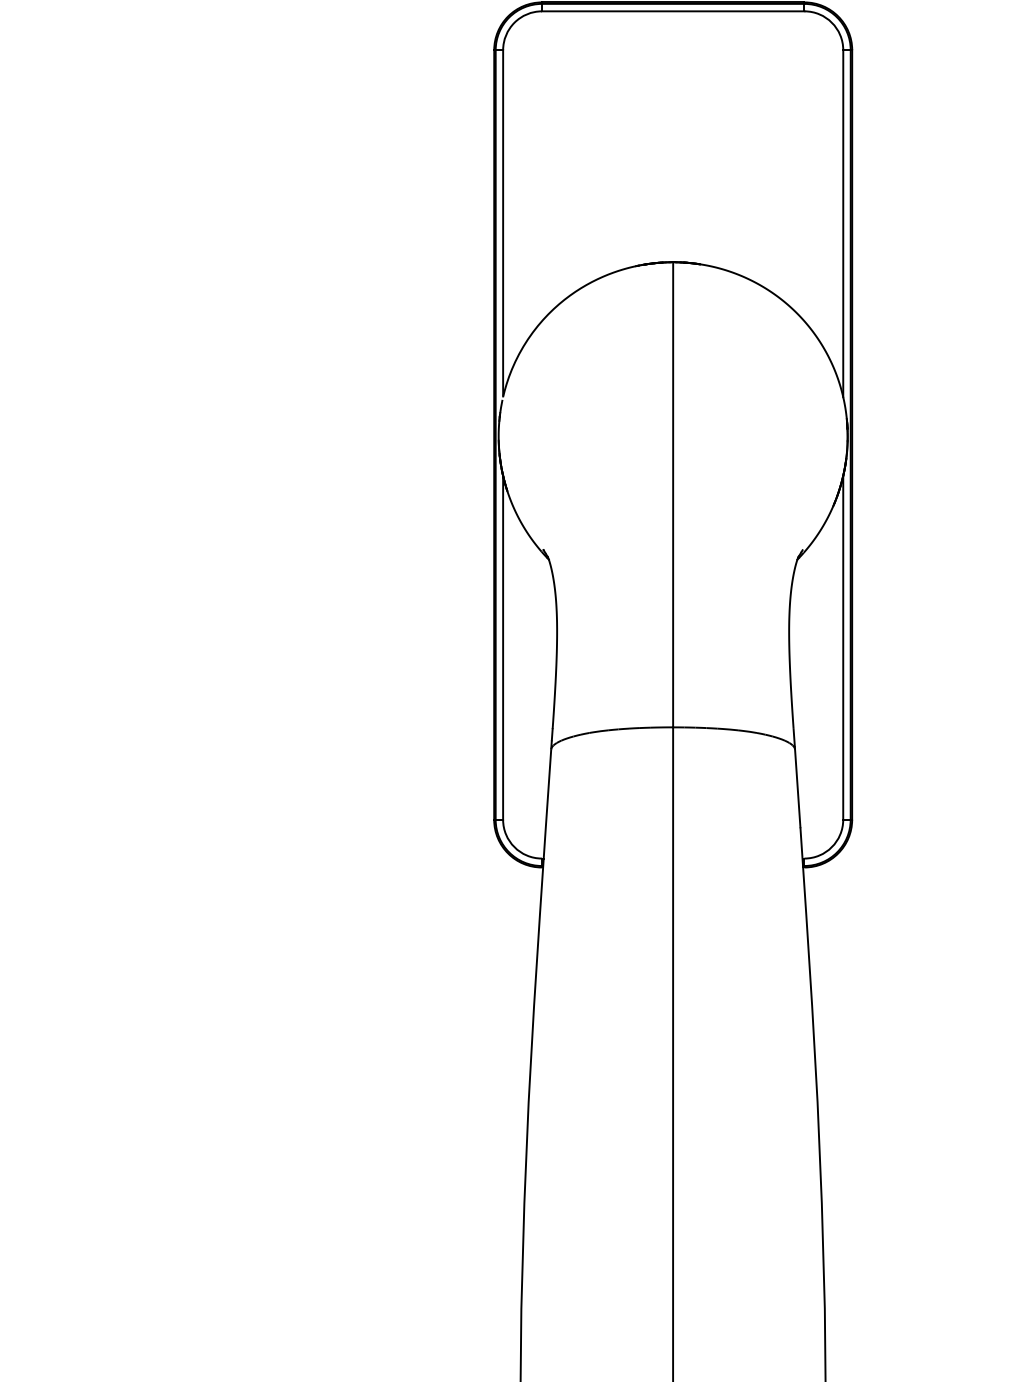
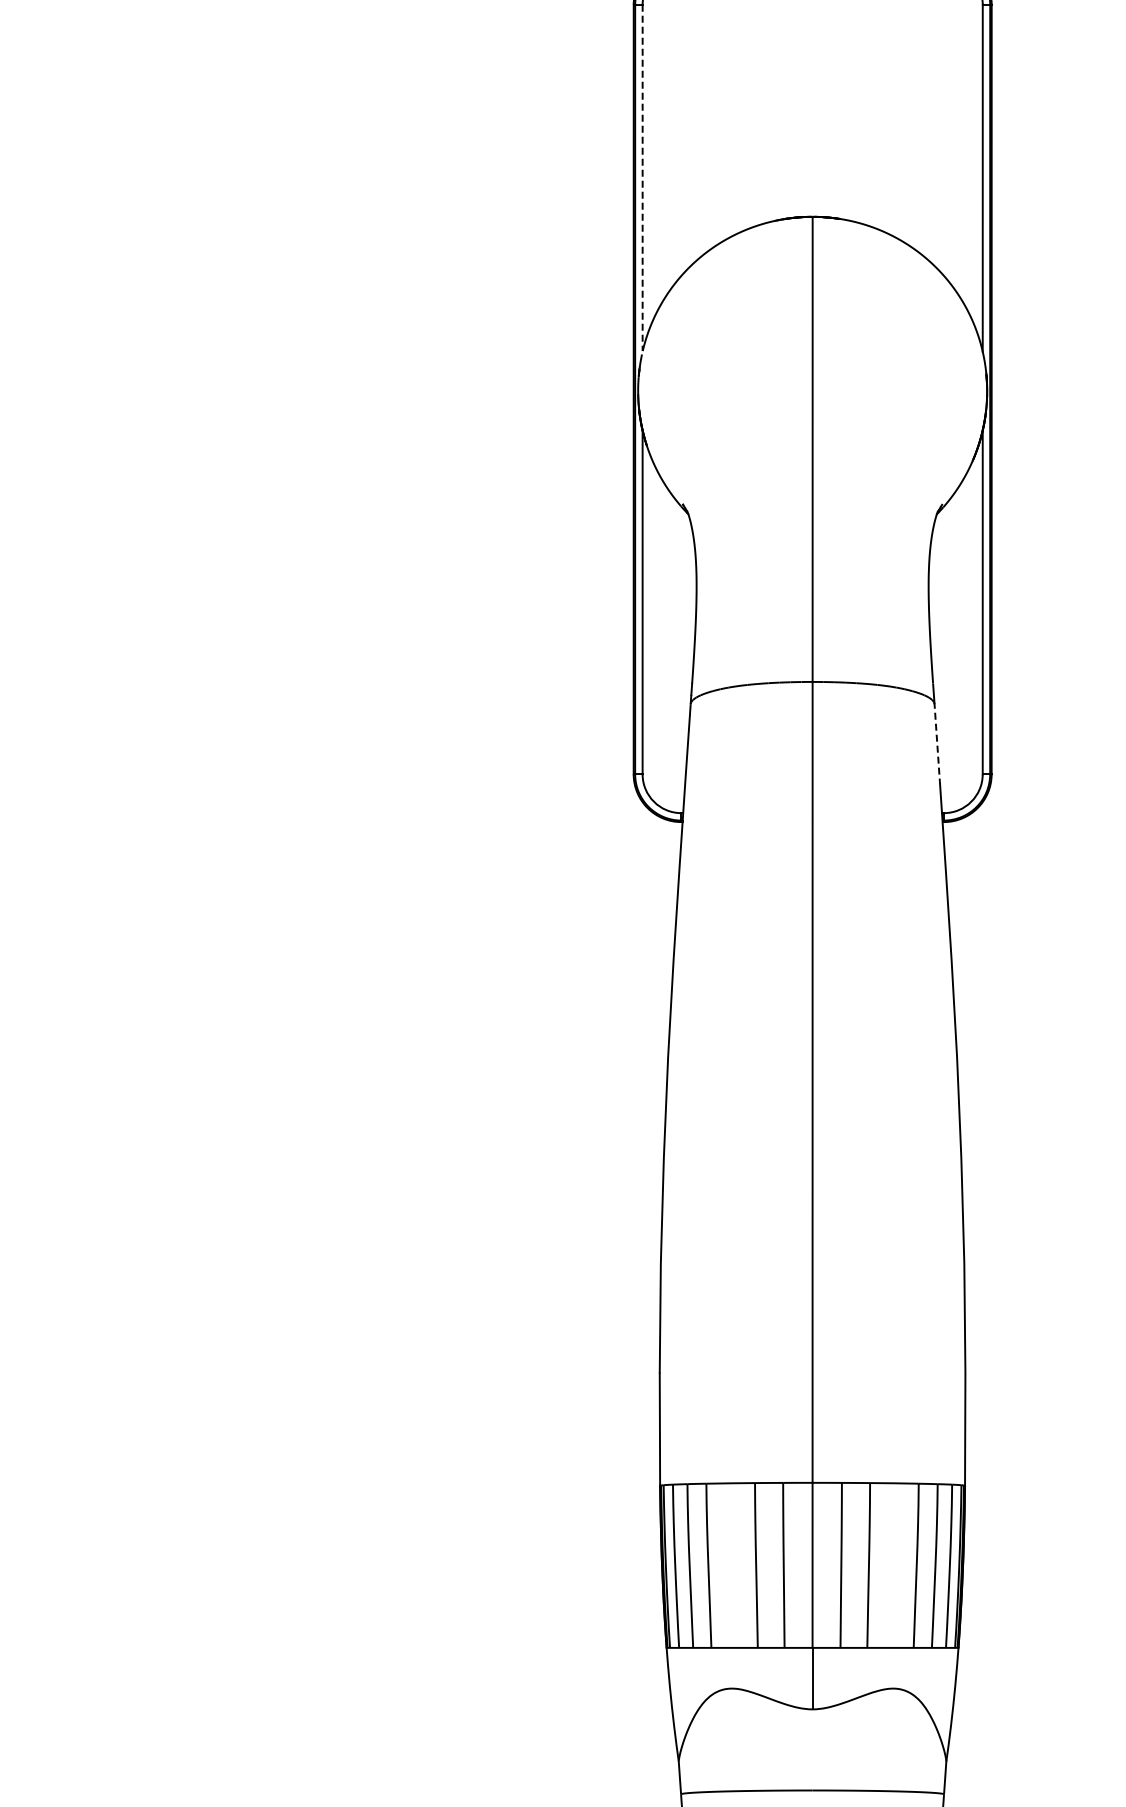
line: (503, 223) -> (642, 178), solid -> dashed
line: (798, 787) -> (937, 742), solid -> dashed

